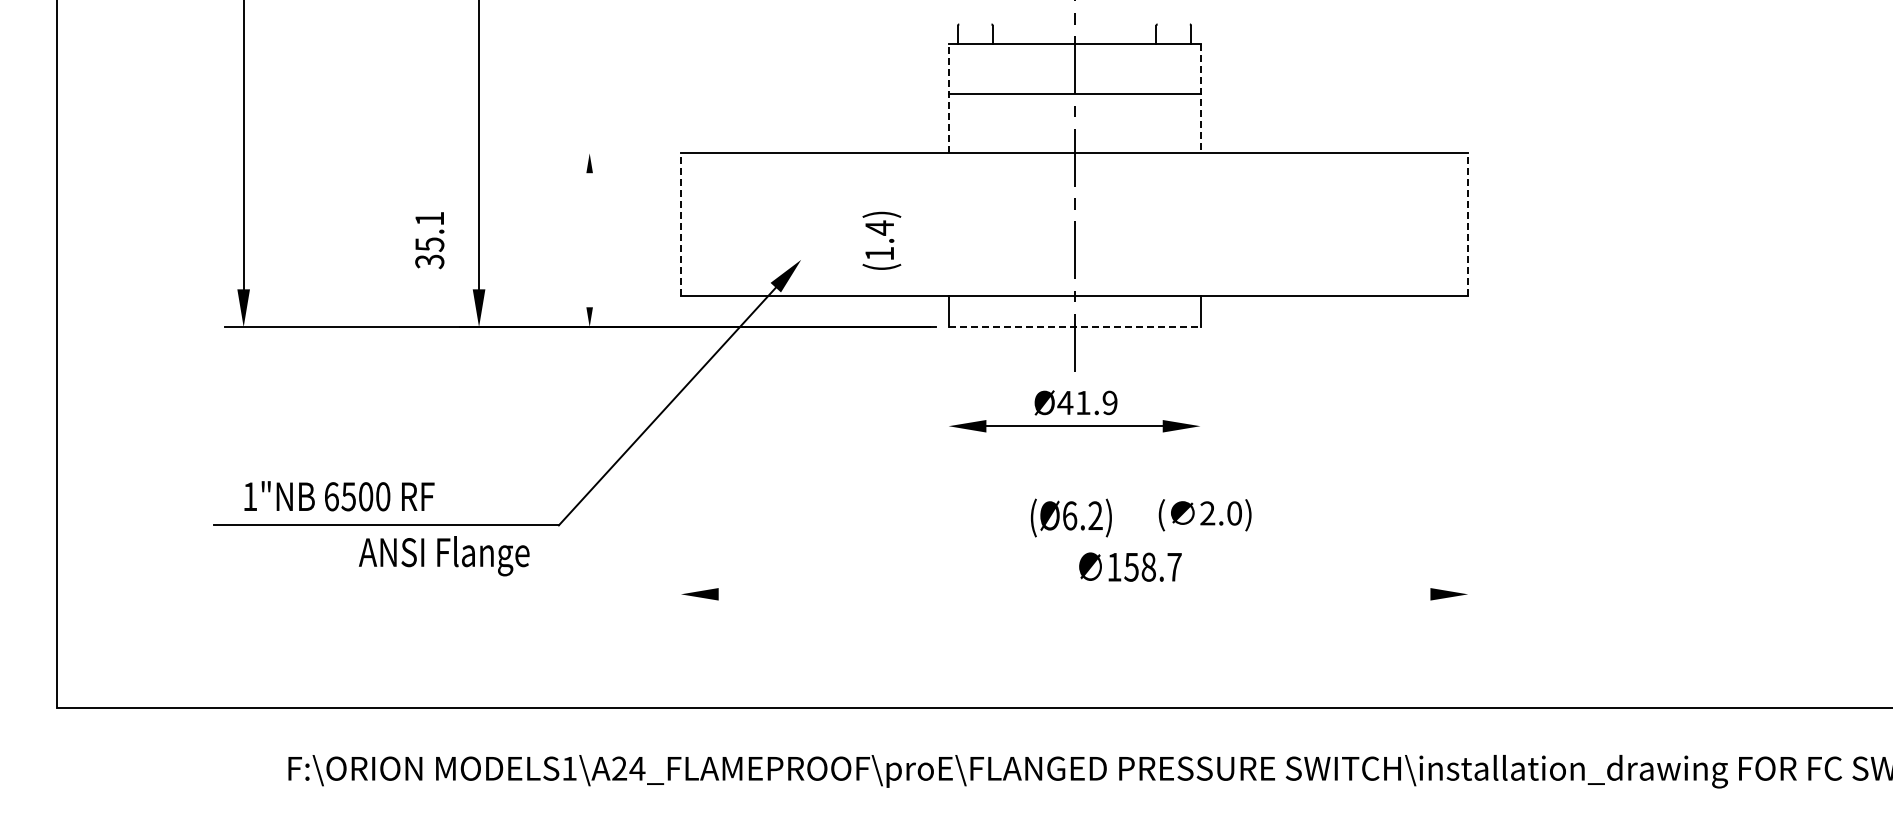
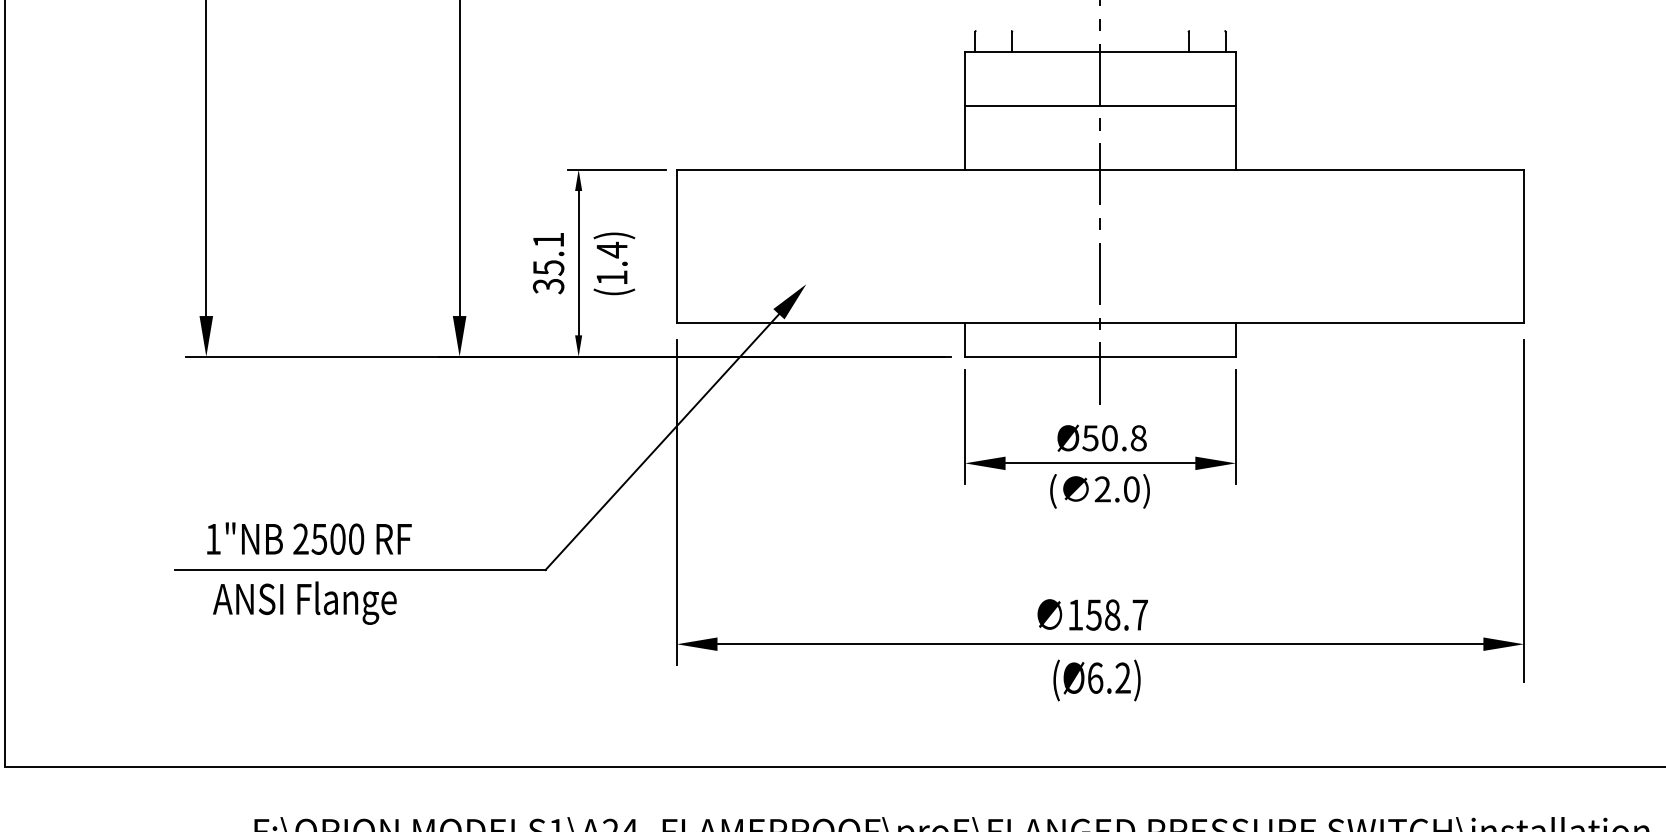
line: (948, 98) -> (964, 110), dashed -> solid
line: (1200, 98) -> (1235, 110), dashed -> solid
line: (625, 153) -> (617, 169), added
line: (680, 224) -> (676, 246), dashed -> solid
line: (1468, 224) -> (1524, 246), dashed -> solid
text: (429, 240) -> (548, 263), moved
line: (589, 240) -> (578, 263), added
text: (881, 240) -> (613, 263), moved
line: (1074, 327) -> (1100, 357), dashed -> solid
line: (948, 392) -> (964, 427), added
line: (1200, 392) -> (1235, 427), added
text: (1087, 402) -> (1114, 437), Ø41.9 -> Ø50.8
line: (680, 462) -> (676, 502), added
line: (1468, 470) -> (1524, 510), added
text: (331, 496) -> (300, 538), 6500 -> 2500
text: (1204, 515) -> (1099, 491), moved
text: (1070, 517) -> (1096, 679), moved
text: (444, 556) -> (305, 603), moved
text: (1130, 566) -> (1092, 614), moved
line: (1074, 594) -> (1100, 644), added

